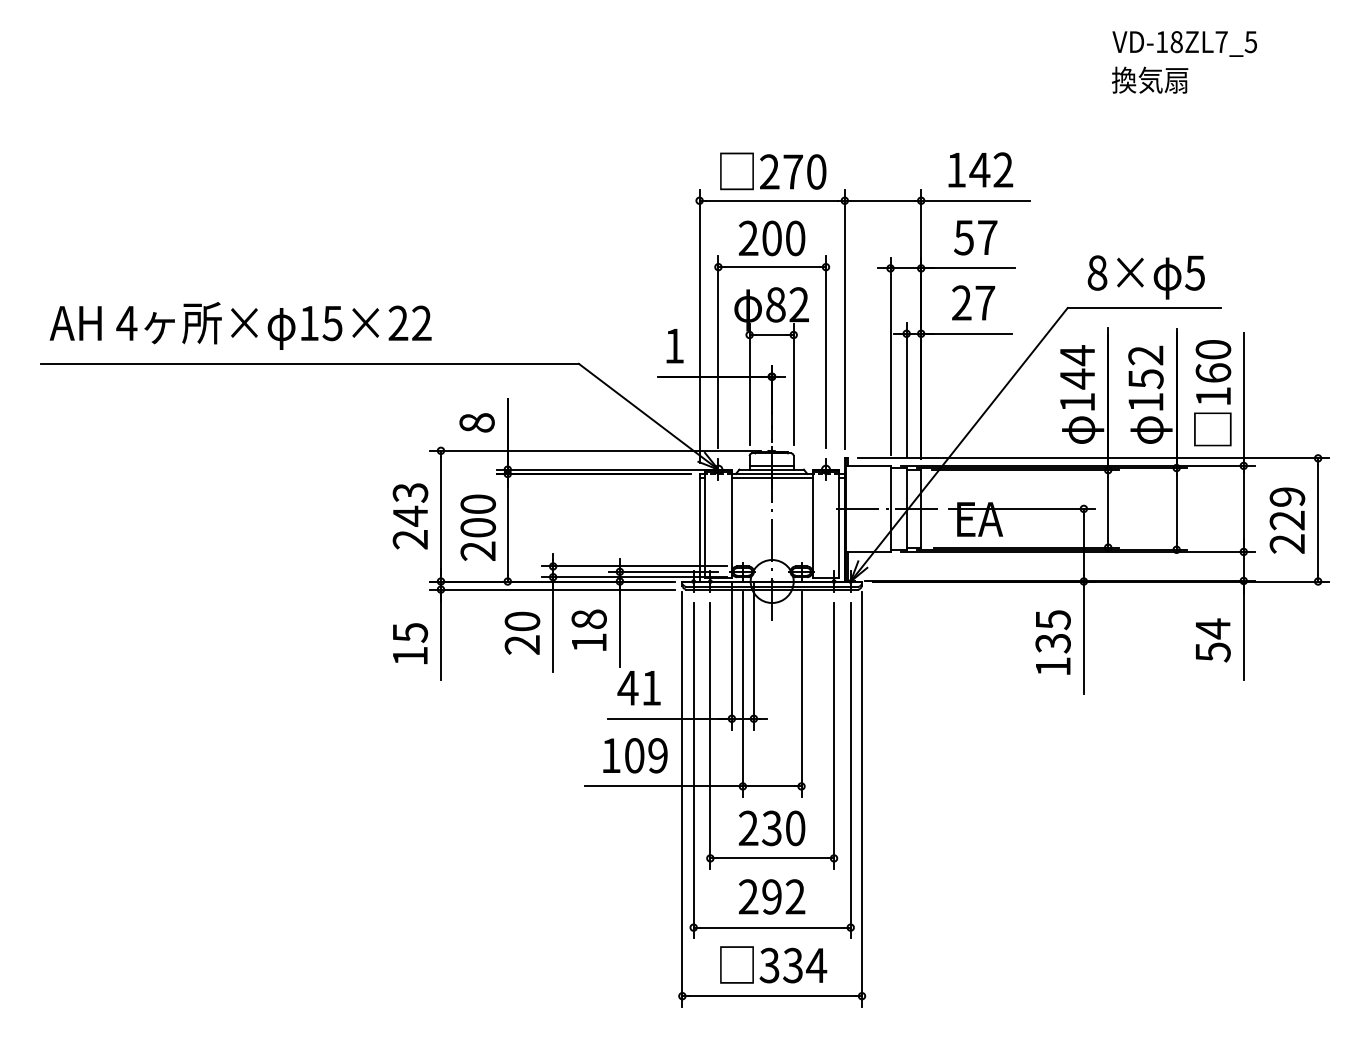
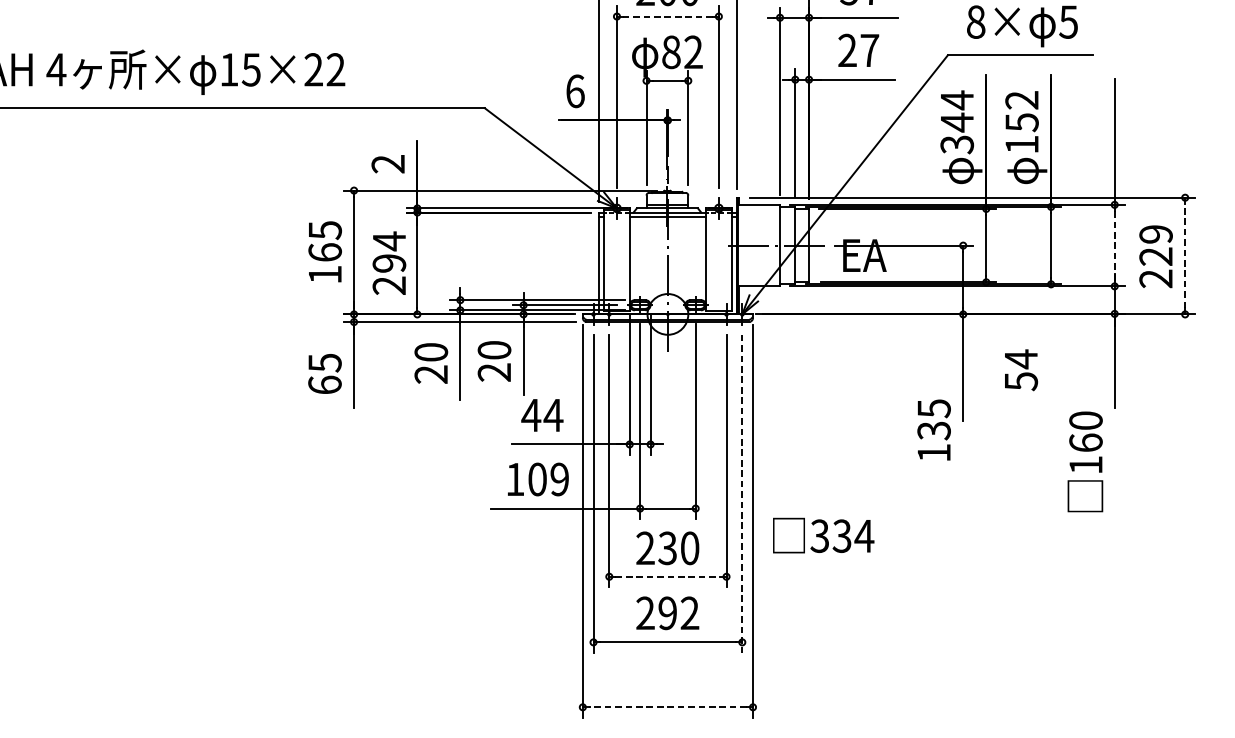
line: (771, 267) -> (667, 16), solid -> dashed
text: (674, 345) -> (575, 90), 1 -> 6
text: (1212, 393) -> (1085, 462), moved
text: (1077, 402) -> (957, 144), 144 -> 344
text: (476, 422) -> (387, 163), 8 -> 2
line: (1243, 508) -> (1114, 245), solid -> dashed
text: (478, 515) -> (389, 251), 200 -> 294
text: (410, 516) -> (325, 252), 243 -> 165
line: (1318, 519) -> (1185, 255), solid -> dashed
text: (588, 630) -> (493, 360), 18 -> 20
text: (1213, 640) -> (1021, 370), moved
text: (1052, 642) -> (933, 430), moved
text: (410, 655) -> (325, 384), 15 -> 65
text: (651, 688) -> (553, 415), 41 -> 44
line: (850, 770) -> (742, 493), solid -> dashed
line: (772, 858) -> (668, 576), solid -> dashed
text: (773, 964) -> (823, 535), moved
line: (771, 996) -> (667, 707), solid -> dashed

